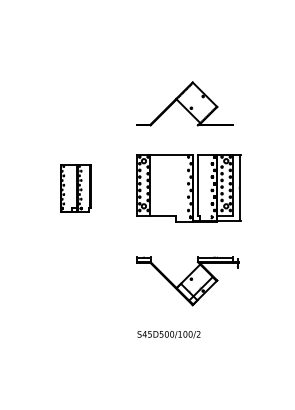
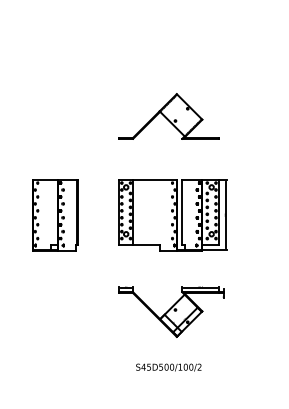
part: (184, 103) -> (168, 116), moved
part: (75, 188) -> (55, 215), size x1.43
text: (168, 334) -> (168, 367), moved

